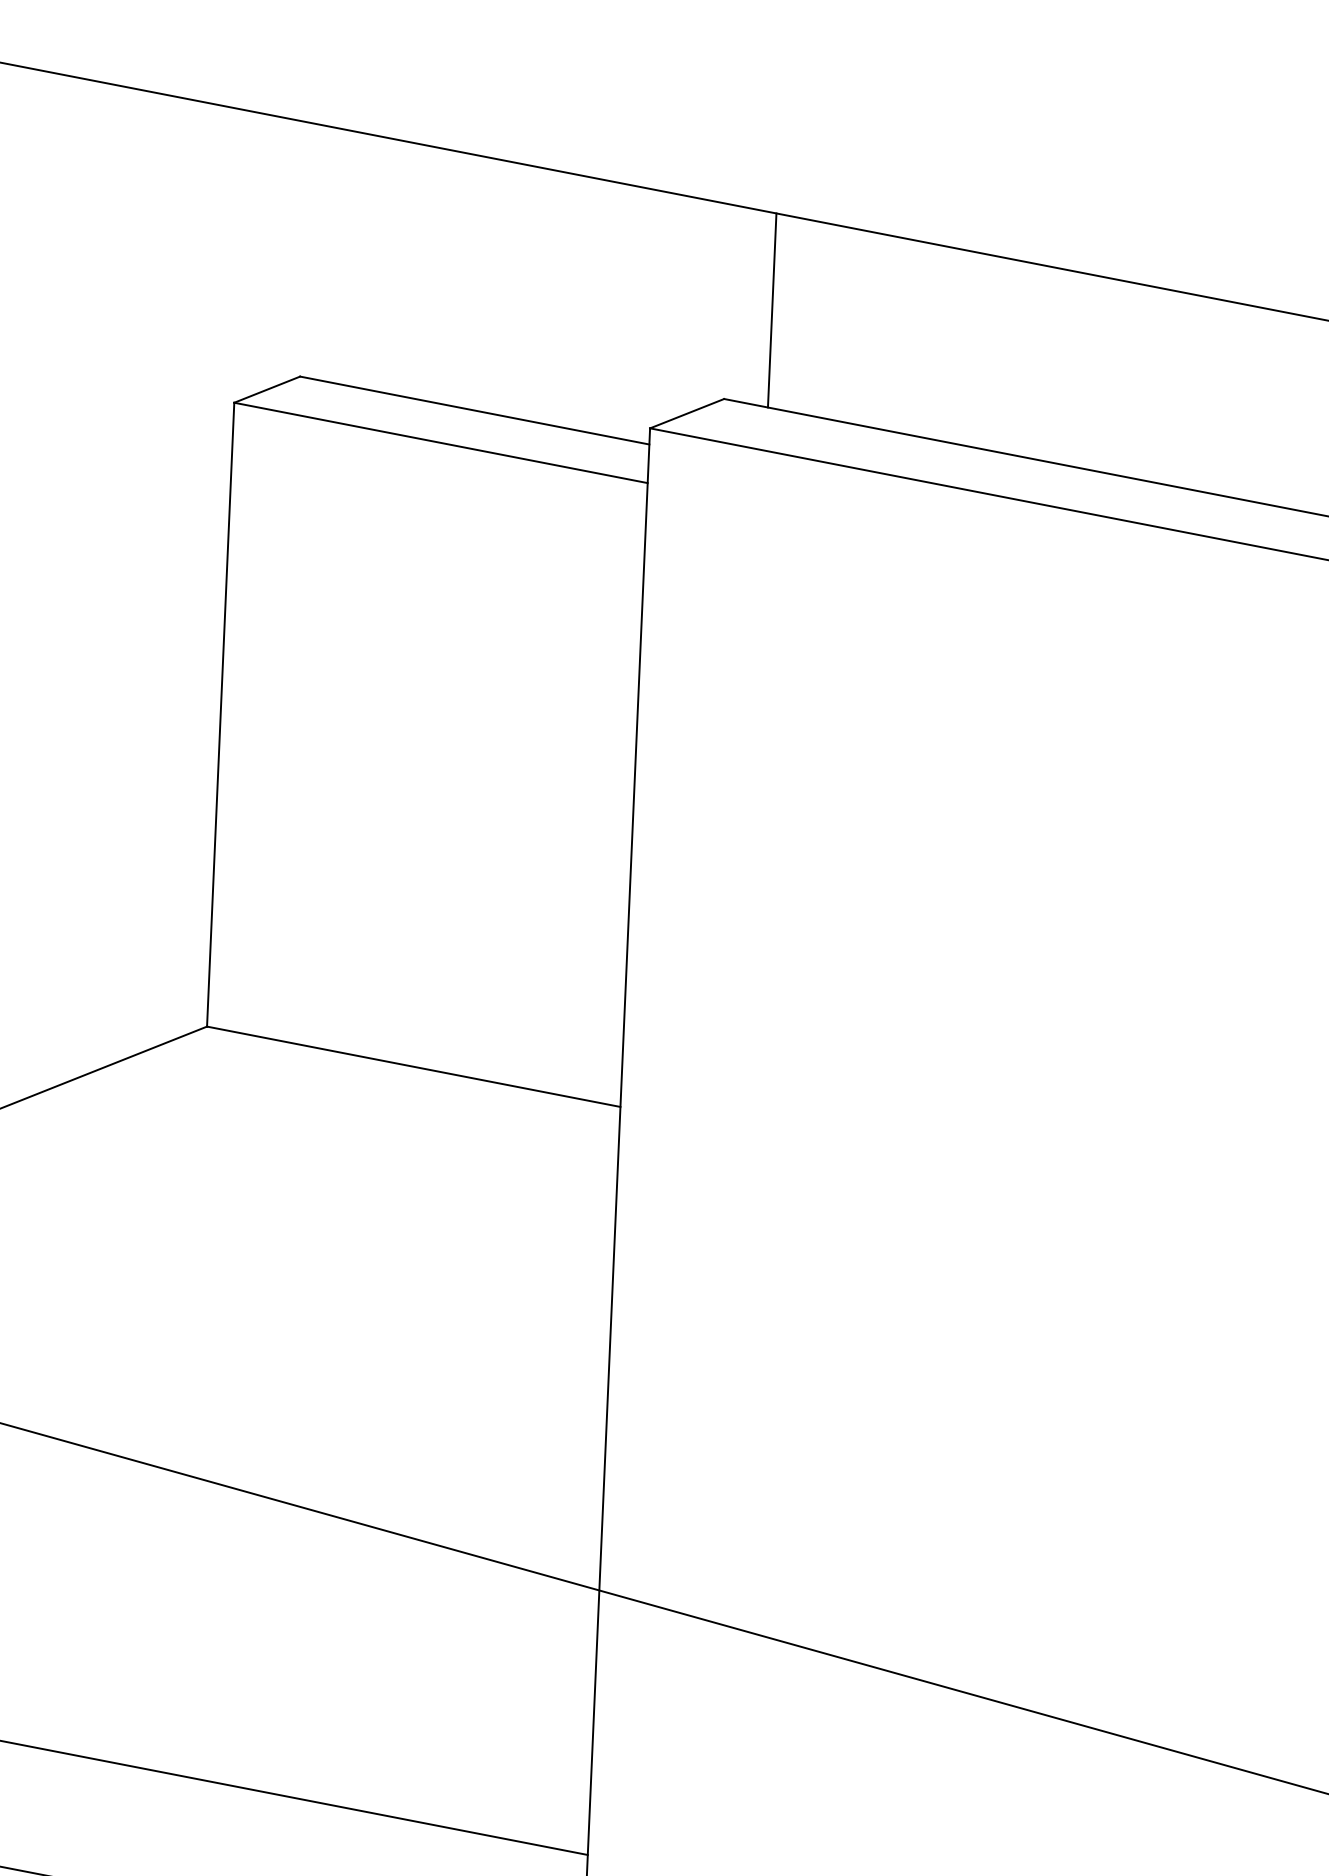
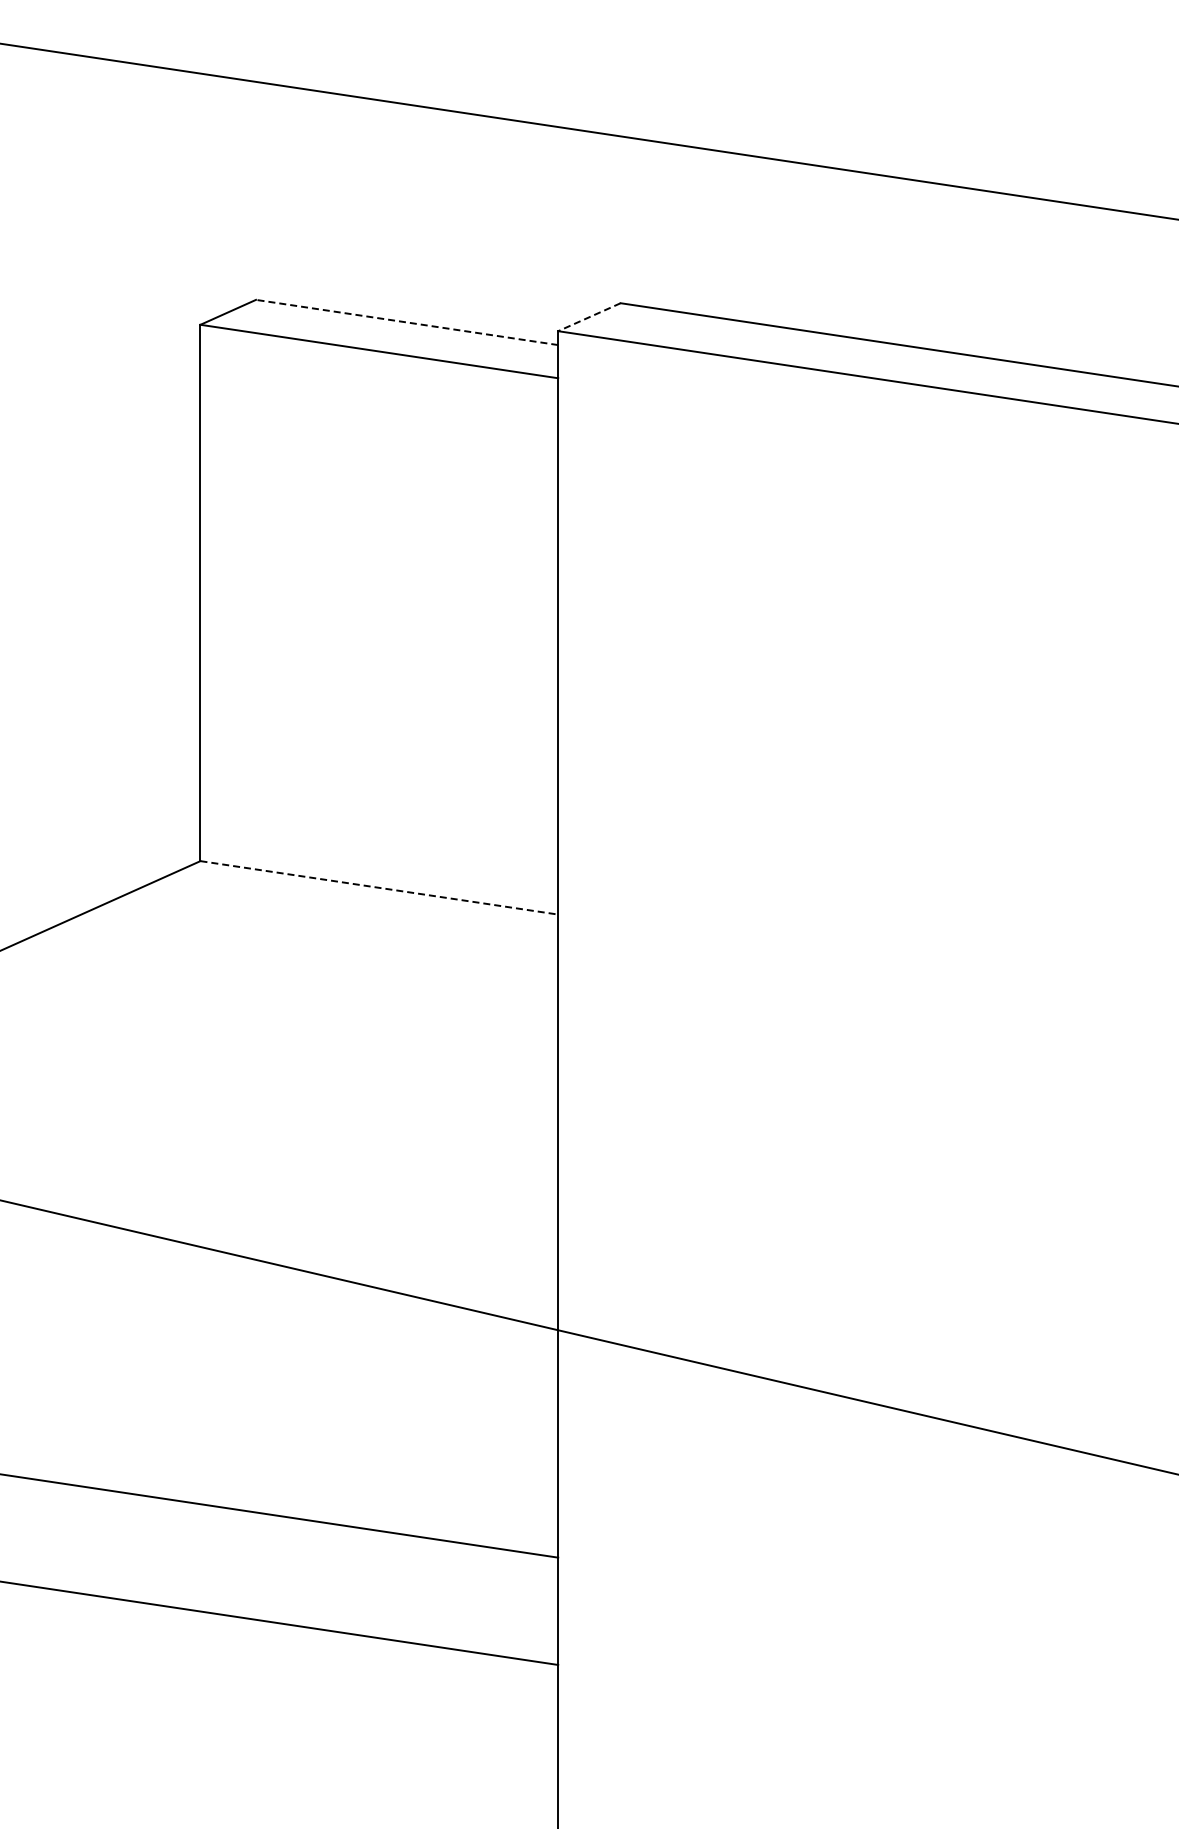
line: (772, 310) -> (658, 225), removed
line: (475, 410) -> (407, 322), solid -> dashed
line: (686, 413) -> (588, 317), solid -> dashed
line: (413, 1066) -> (379, 887), solid -> dashed

